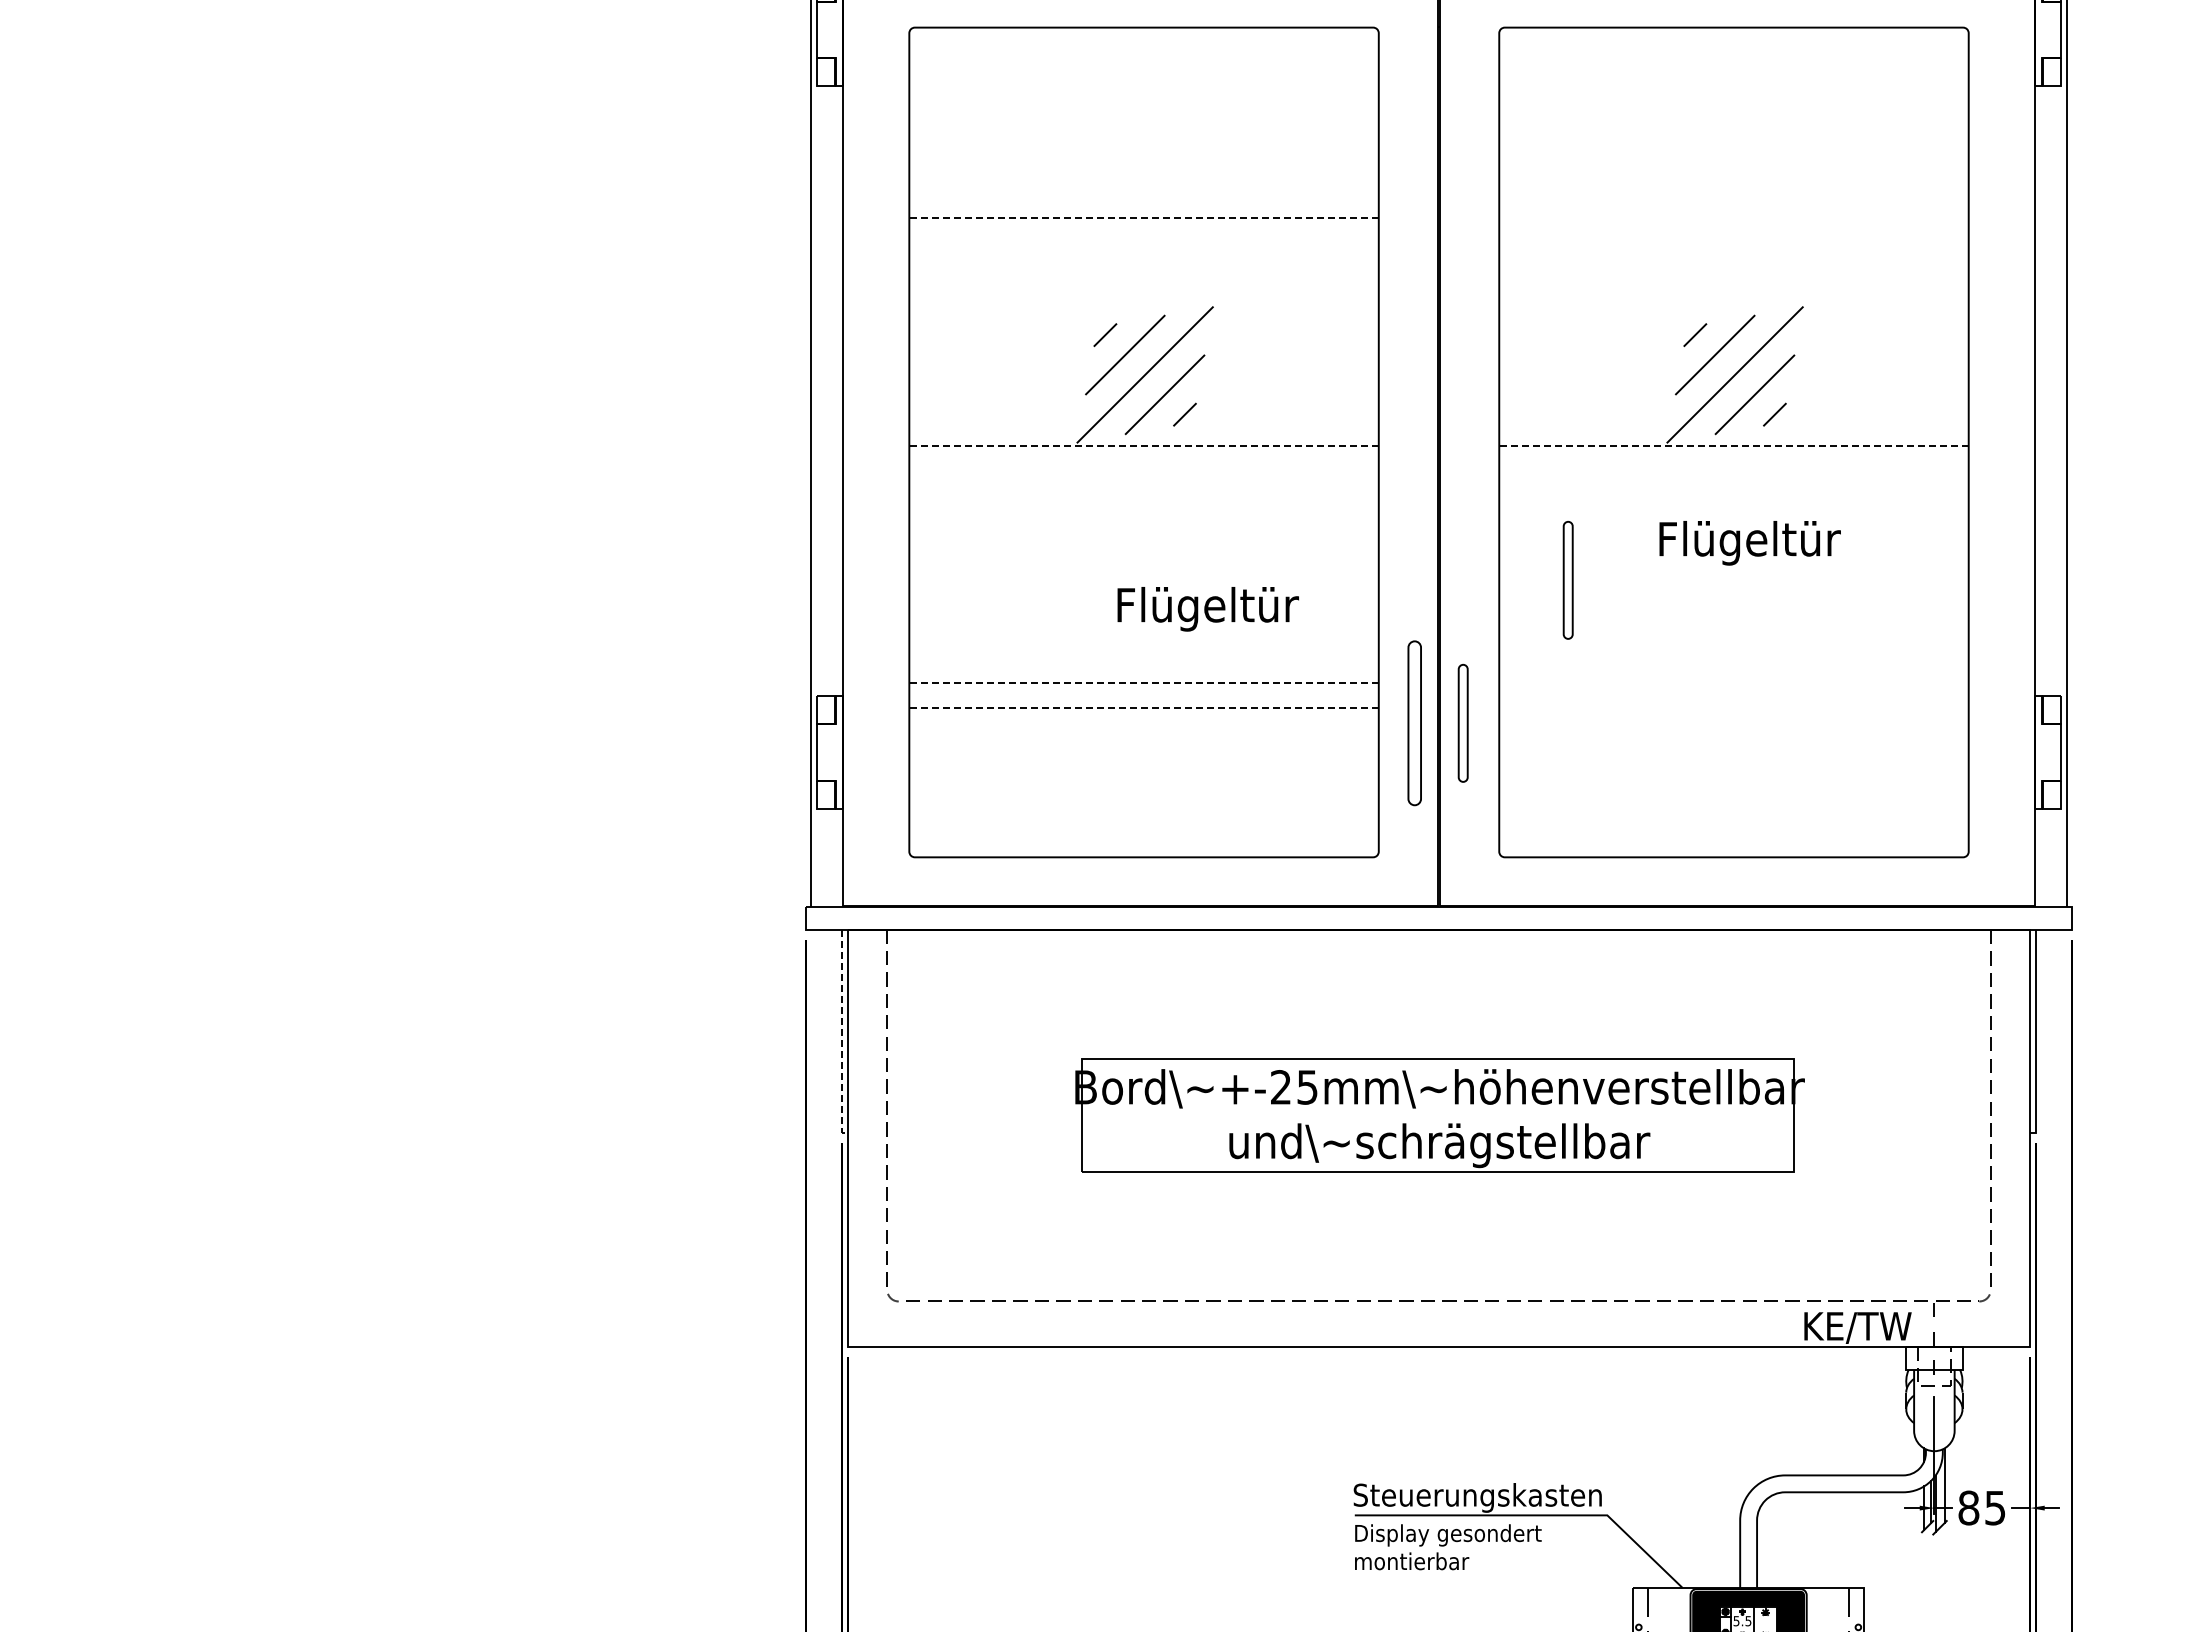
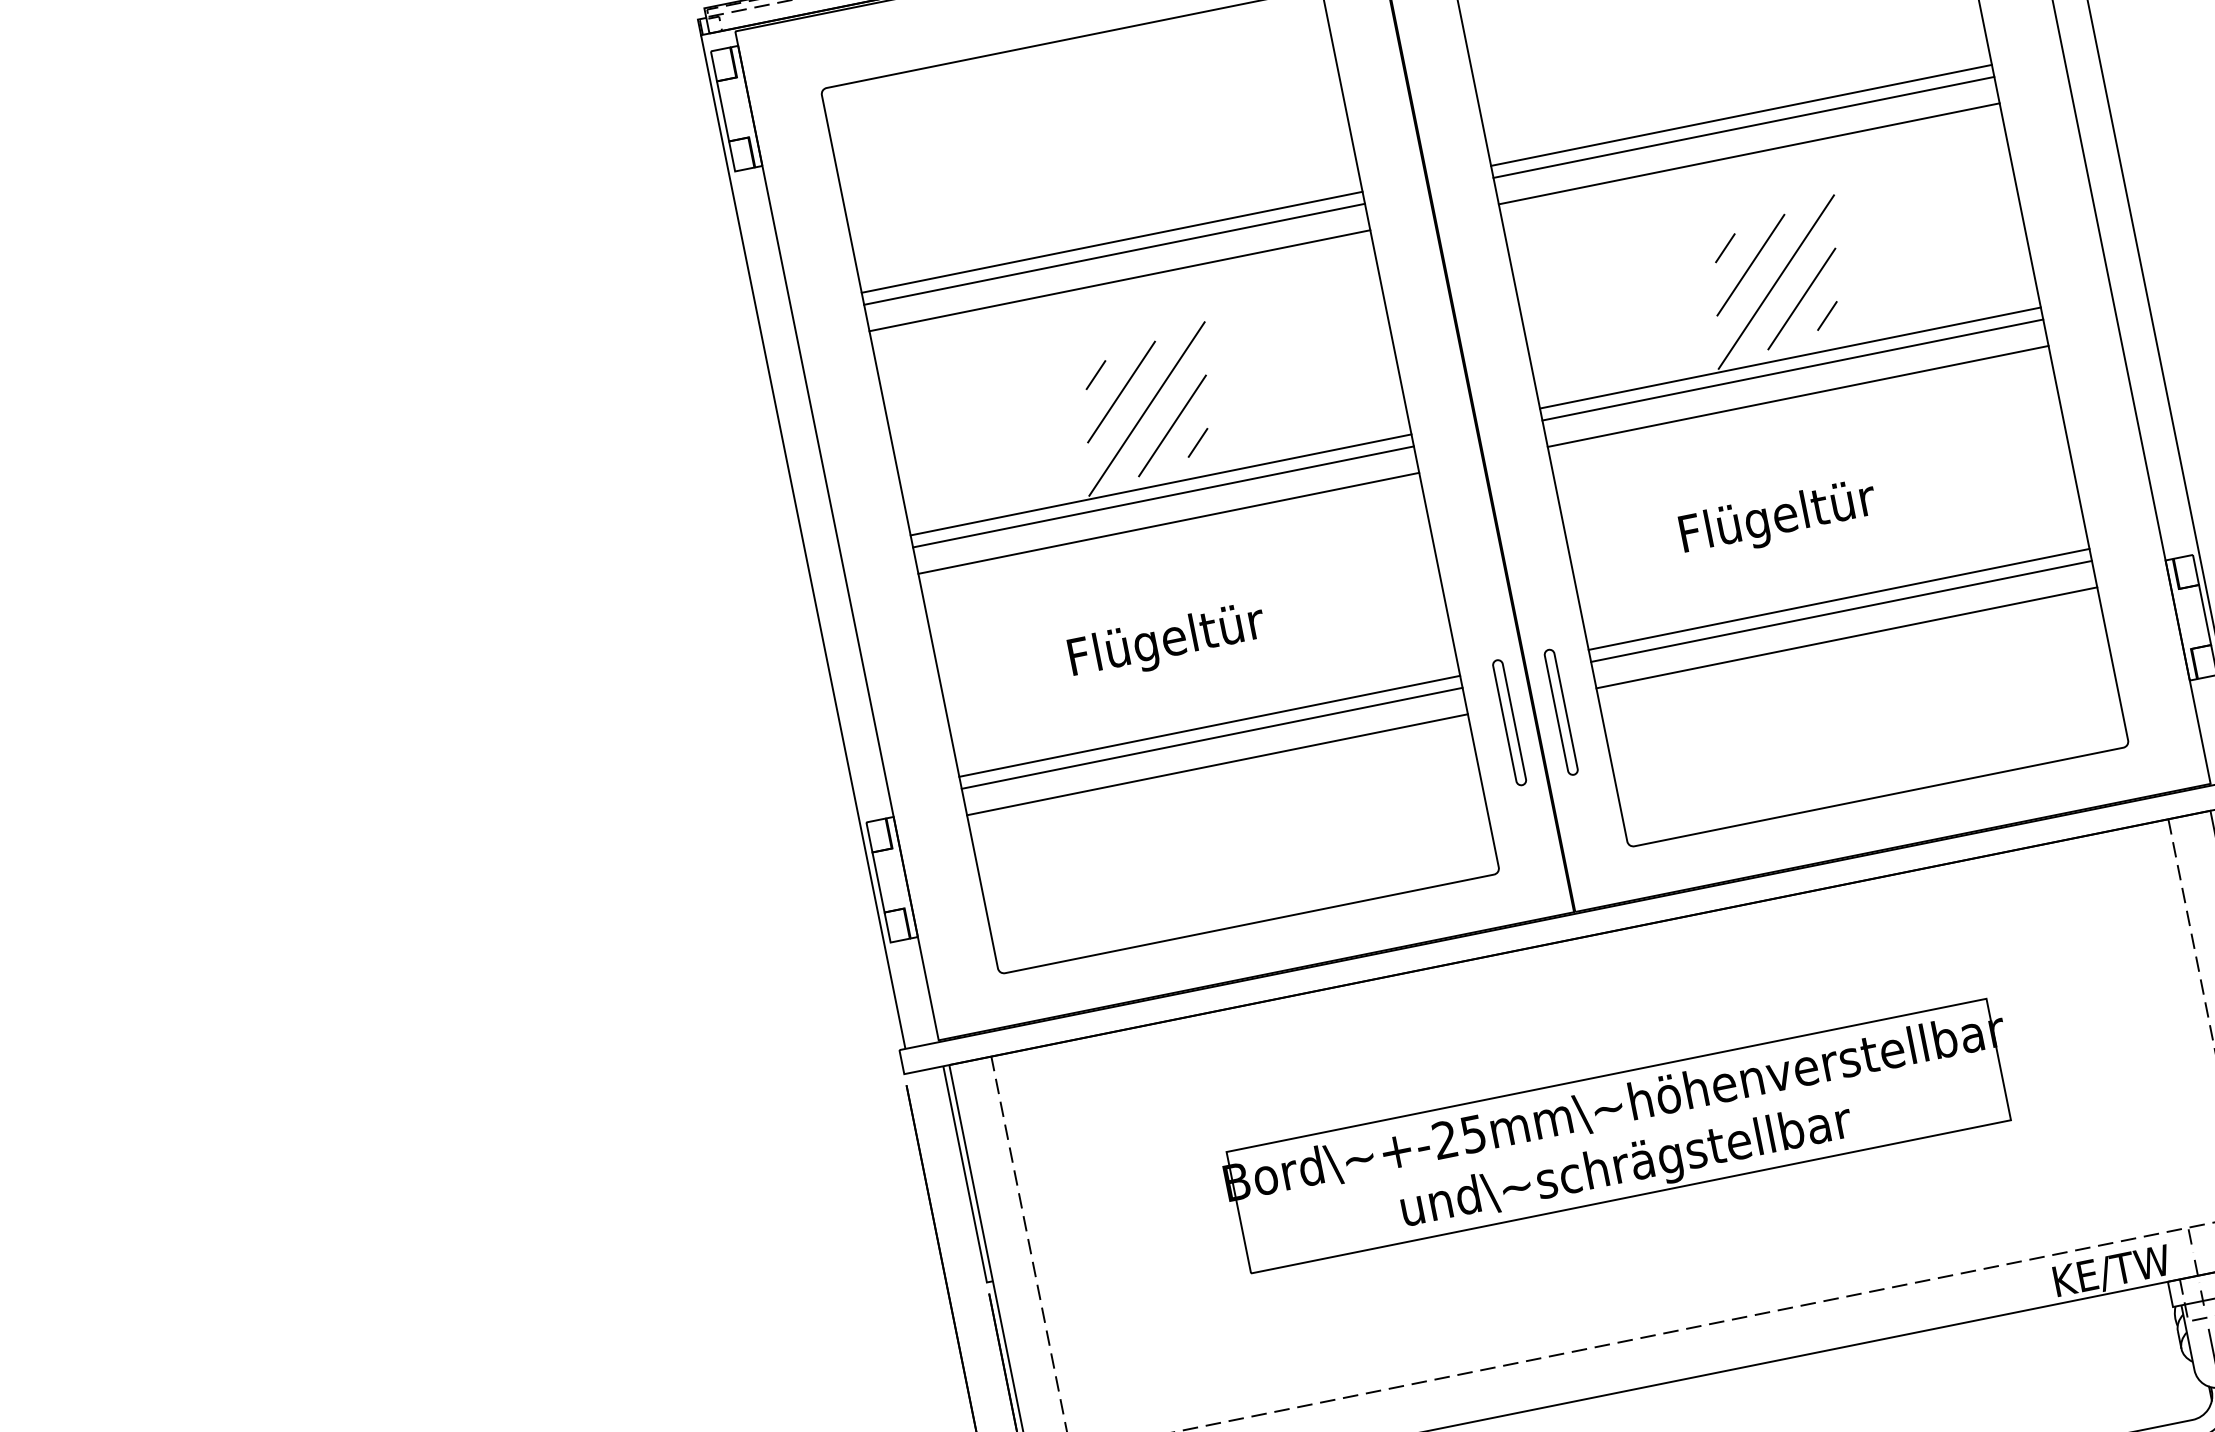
line: (1144, 218) -> (1112, 242), dashed -> solid
line: (1733, 218) -> (1741, 115), added
line: (1143, 229) -> (1113, 254), added
line: (1733, 229) -> (1743, 127), added
line: (1143, 254) -> (1119, 280), added
line: (1733, 254) -> (1748, 153), added
line: (1144, 445) -> (1161, 484), dashed -> solid
line: (1733, 445) -> (1789, 357), dashed -> solid
line: (1143, 457) -> (1162, 497), added
line: (1733, 457) -> (1792, 370), added
line: (1143, 481) -> (1168, 523), added
line: (1733, 481) -> (1797, 396), added
text: (1749, 543) -> (1778, 519), moved
part: (1567, 580) -> (1641, 537), removed
text: (1207, 609) -> (1166, 643), moved
line: (1143, 672) -> (1209, 726), added
line: (1733, 672) -> (1838, 599), added
line: (1144, 683) -> (1212, 738), dashed -> solid
line: (1733, 683) -> (1841, 611), added
line: (1144, 708) -> (1218, 765), dashed -> solid
line: (1733, 708) -> (1846, 638), added
part: (1414, 723) -> (1509, 722), size x0.71
line: (842, 1034) -> (965, 1177), dashed -> solid

